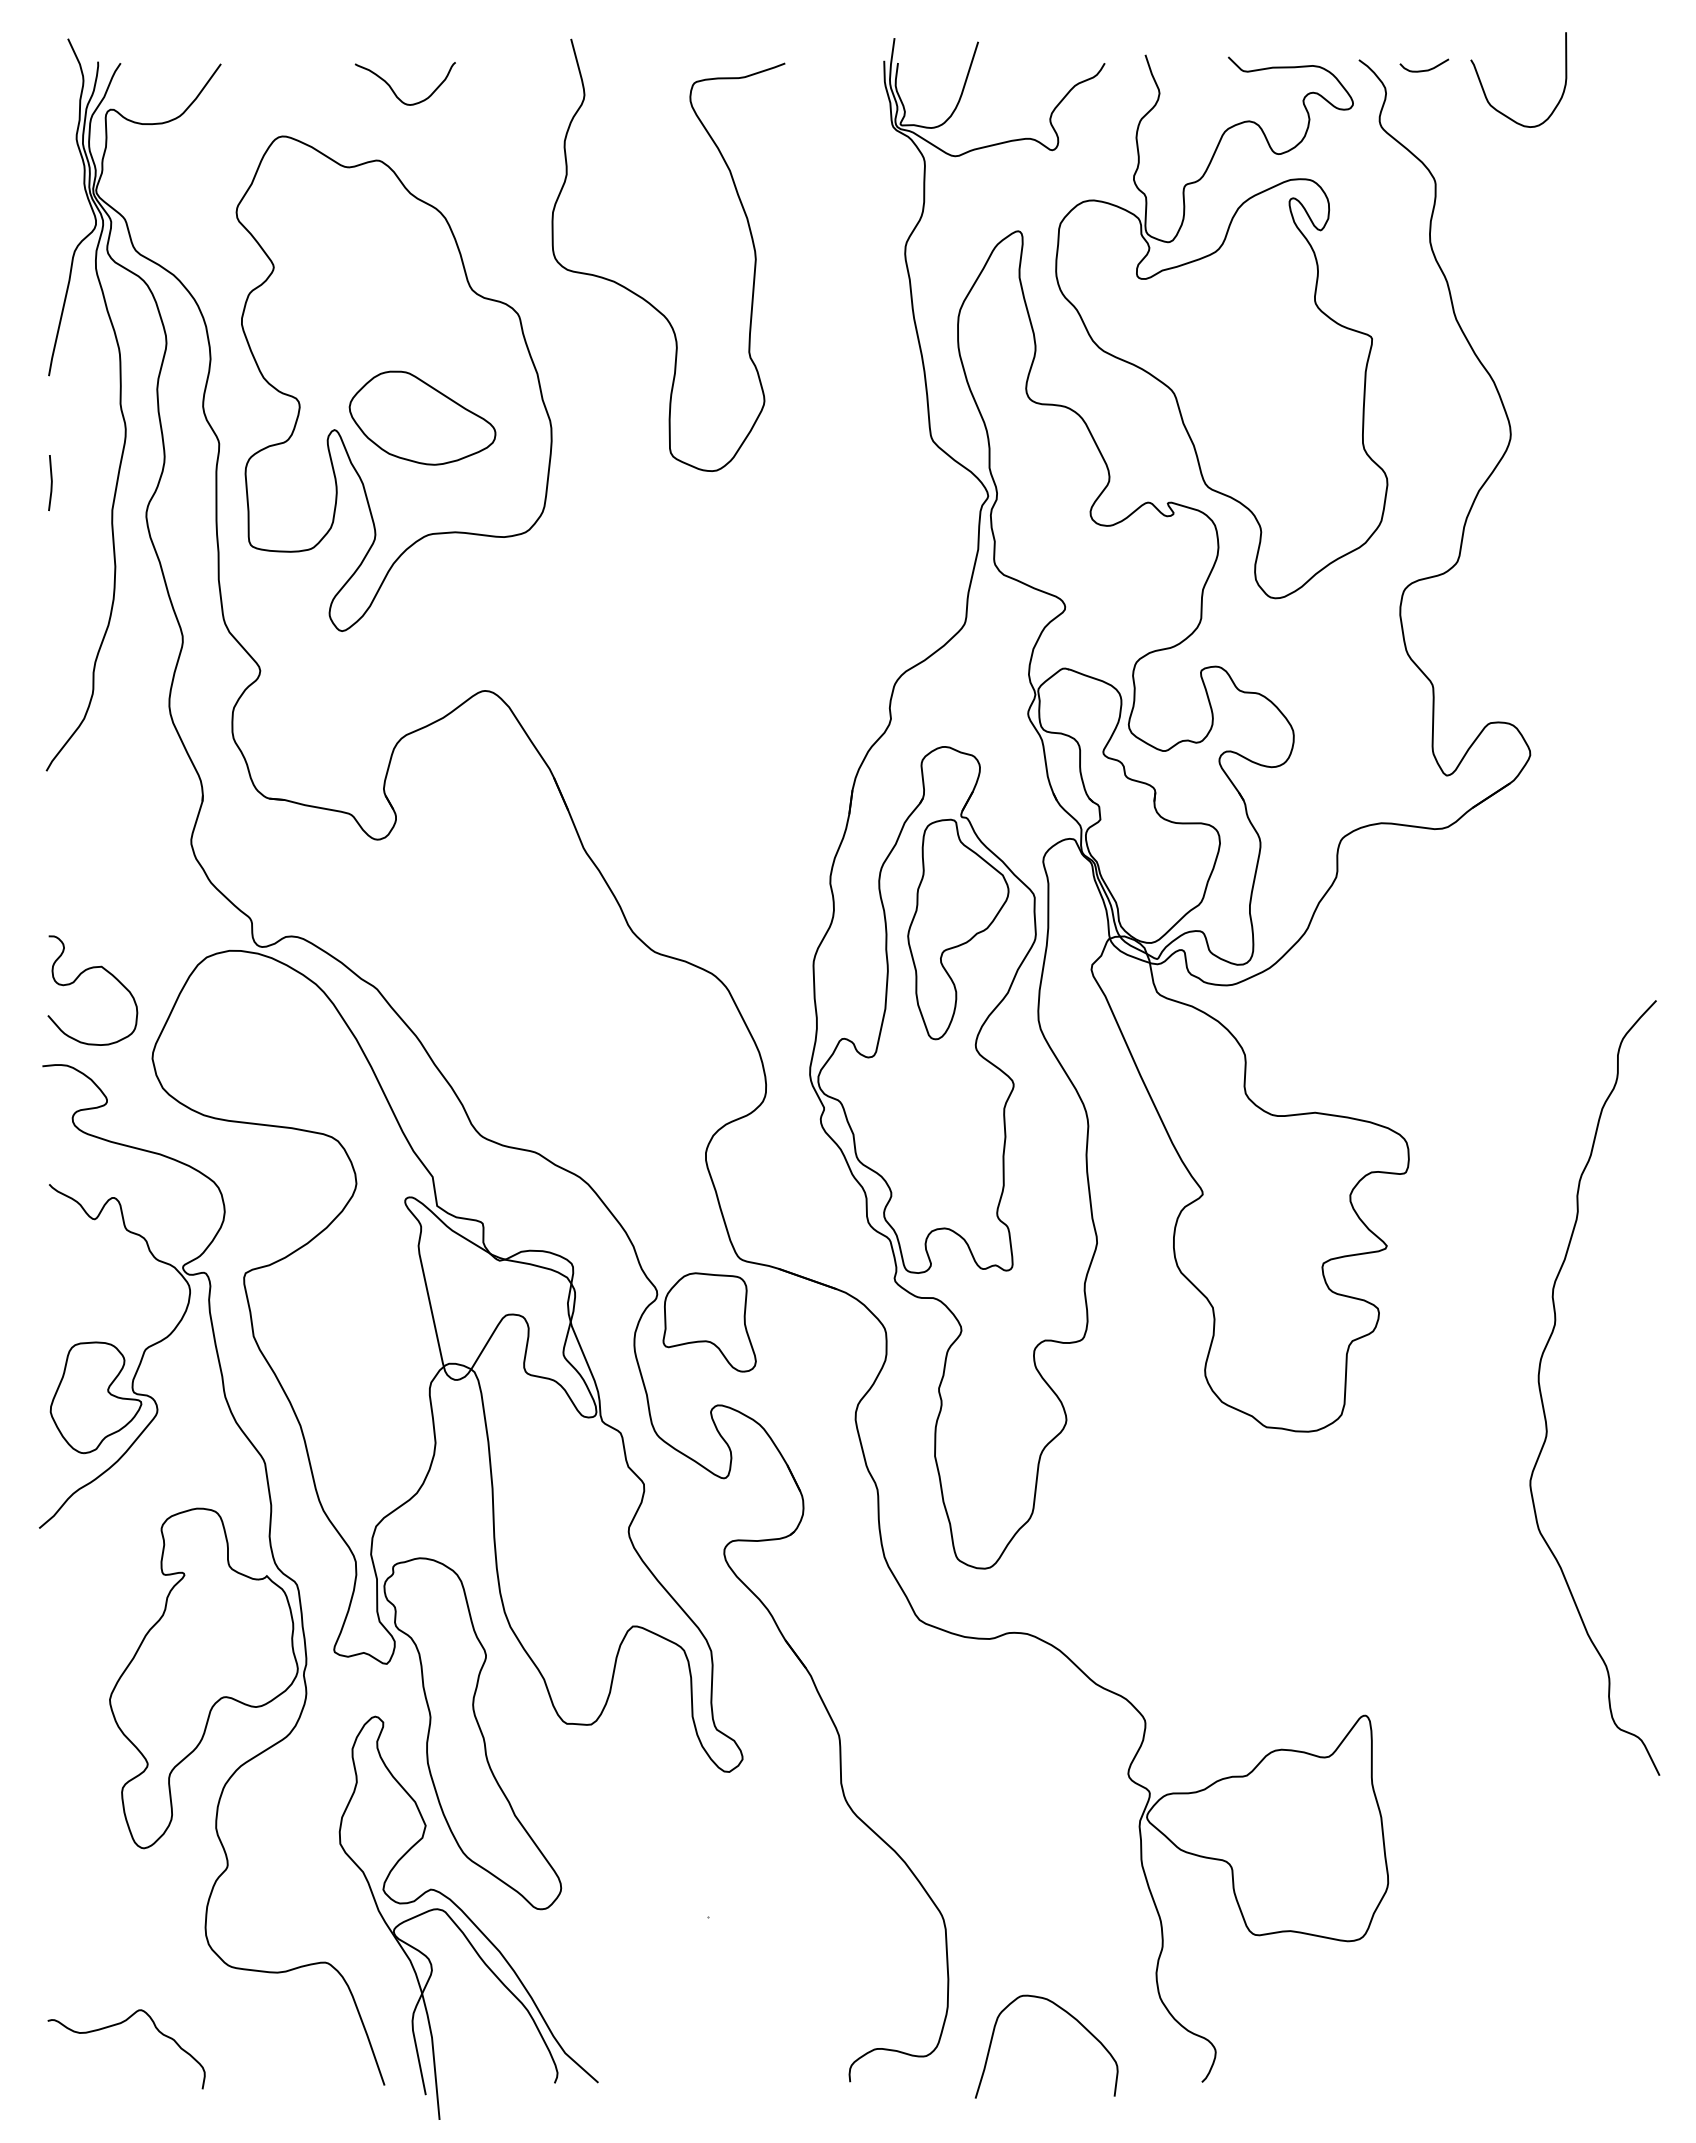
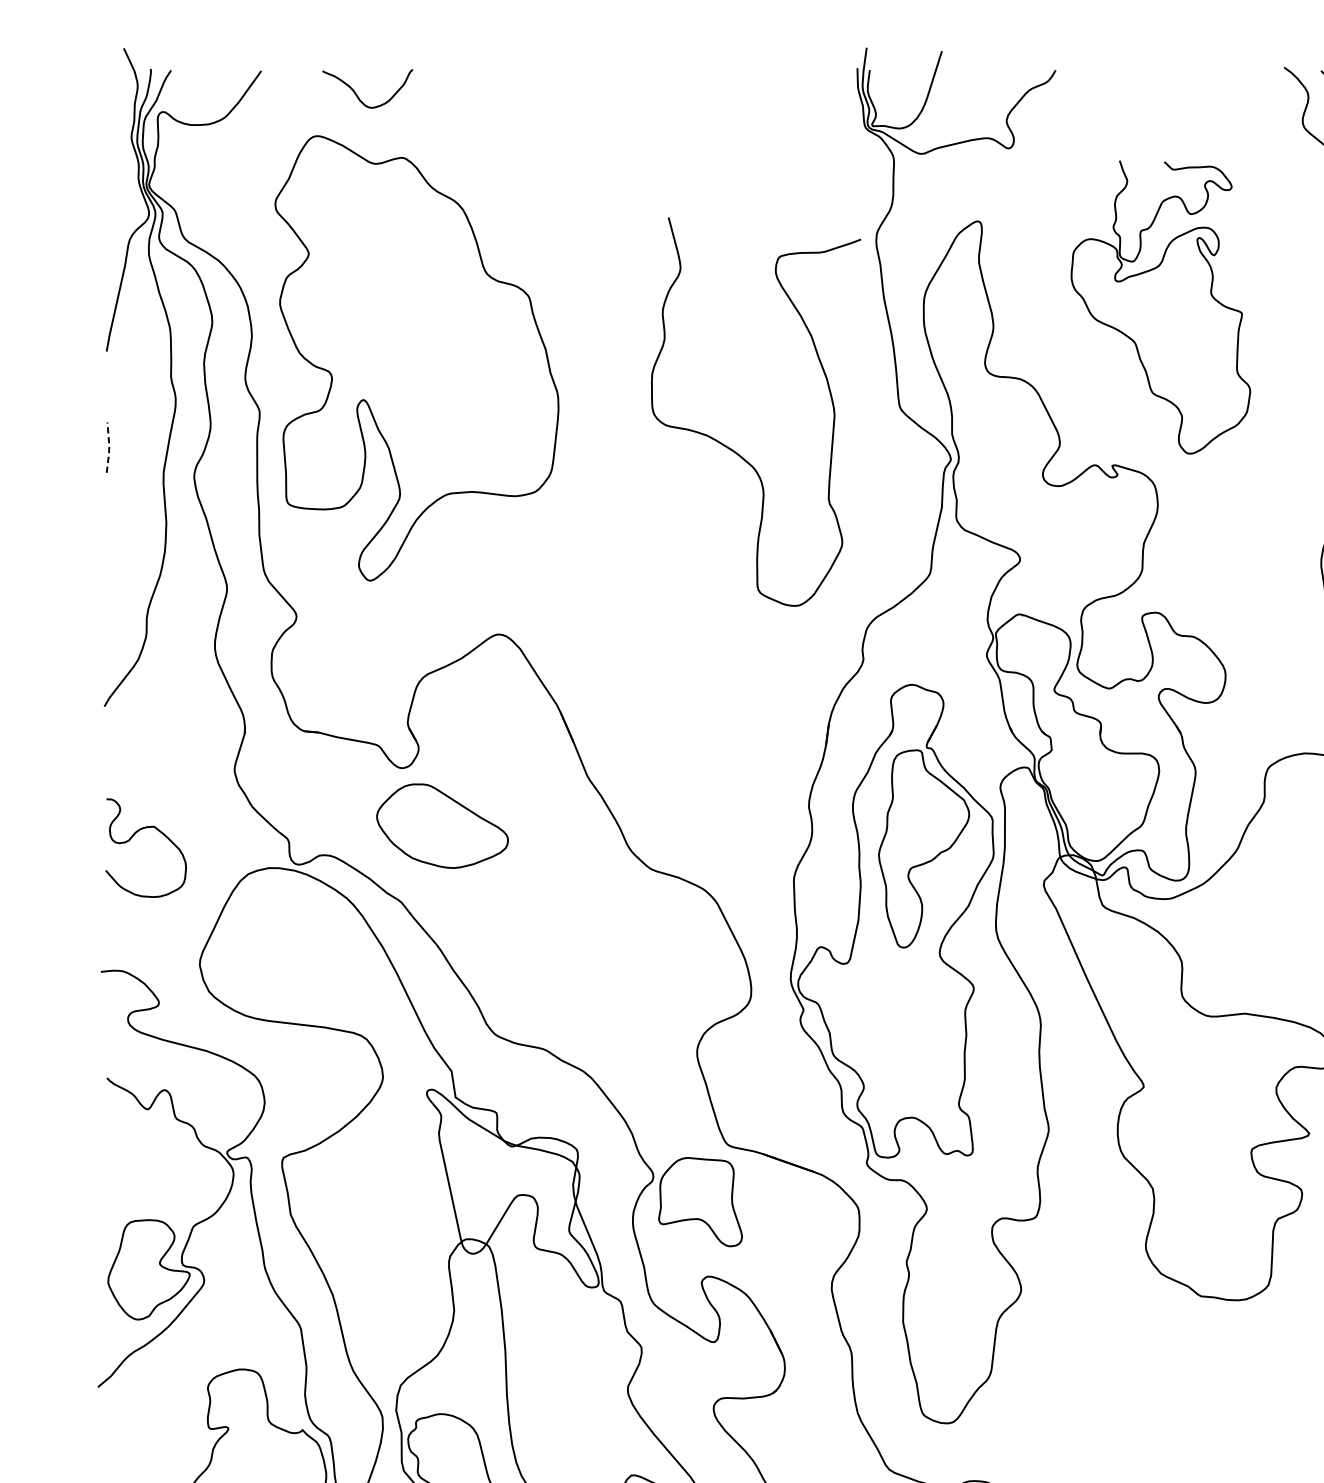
curve: (393, 89) -> (357, 93), moved
curve: (643, 297) -> (733, 449), moved
part: (1221, 326) -> (1160, 306), size x0.6
part: (422, 417) -> (442, 825), moved
line: (51, 482) -> (108, 447), solid -> dashed
curve: (77, 979) -> (132, 838), moved

